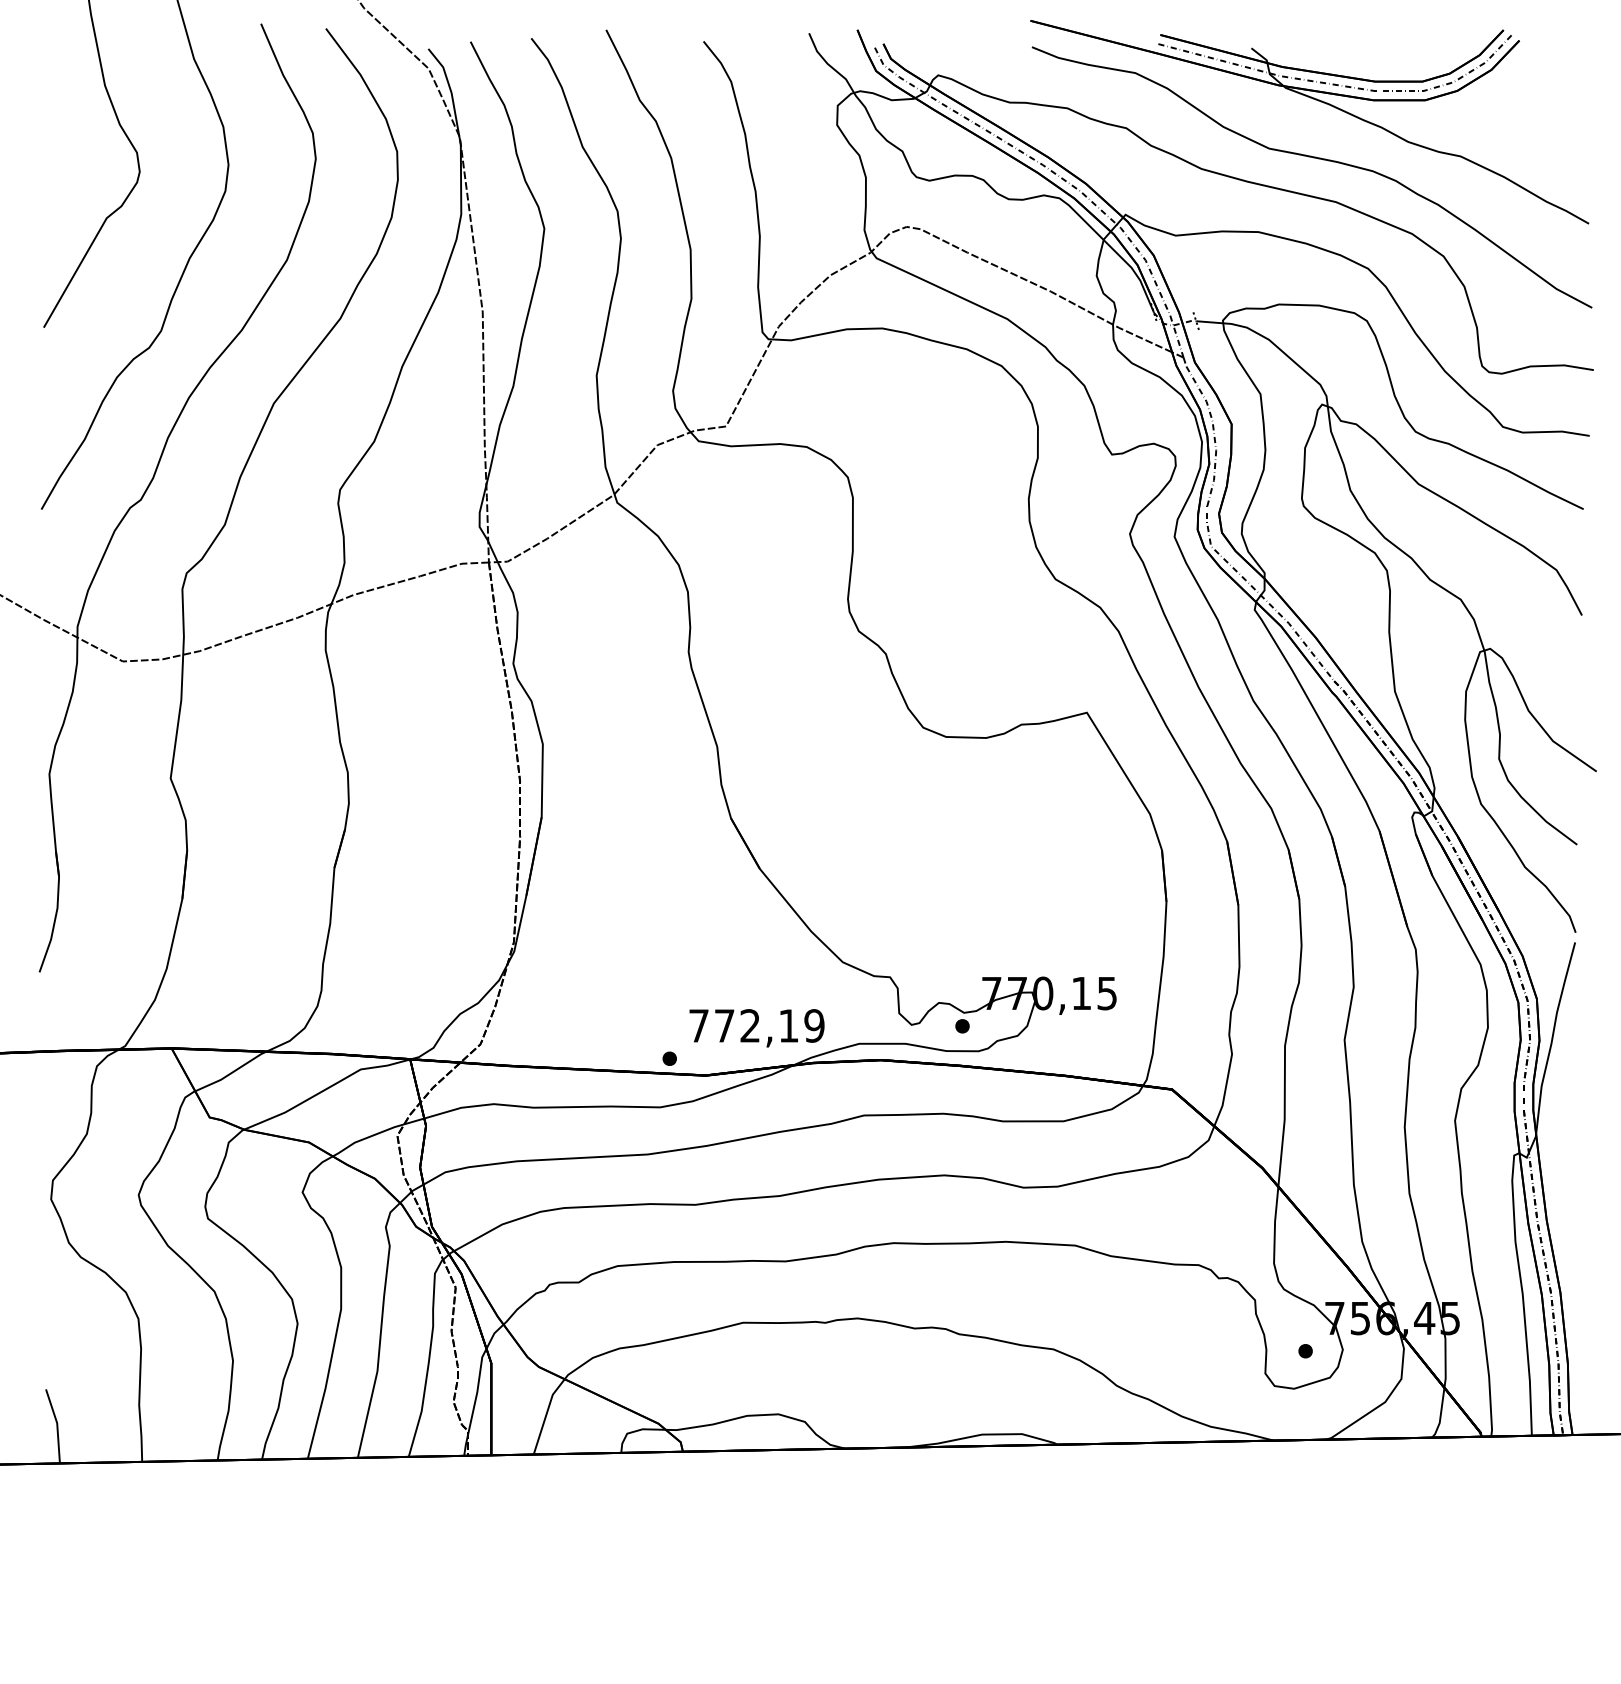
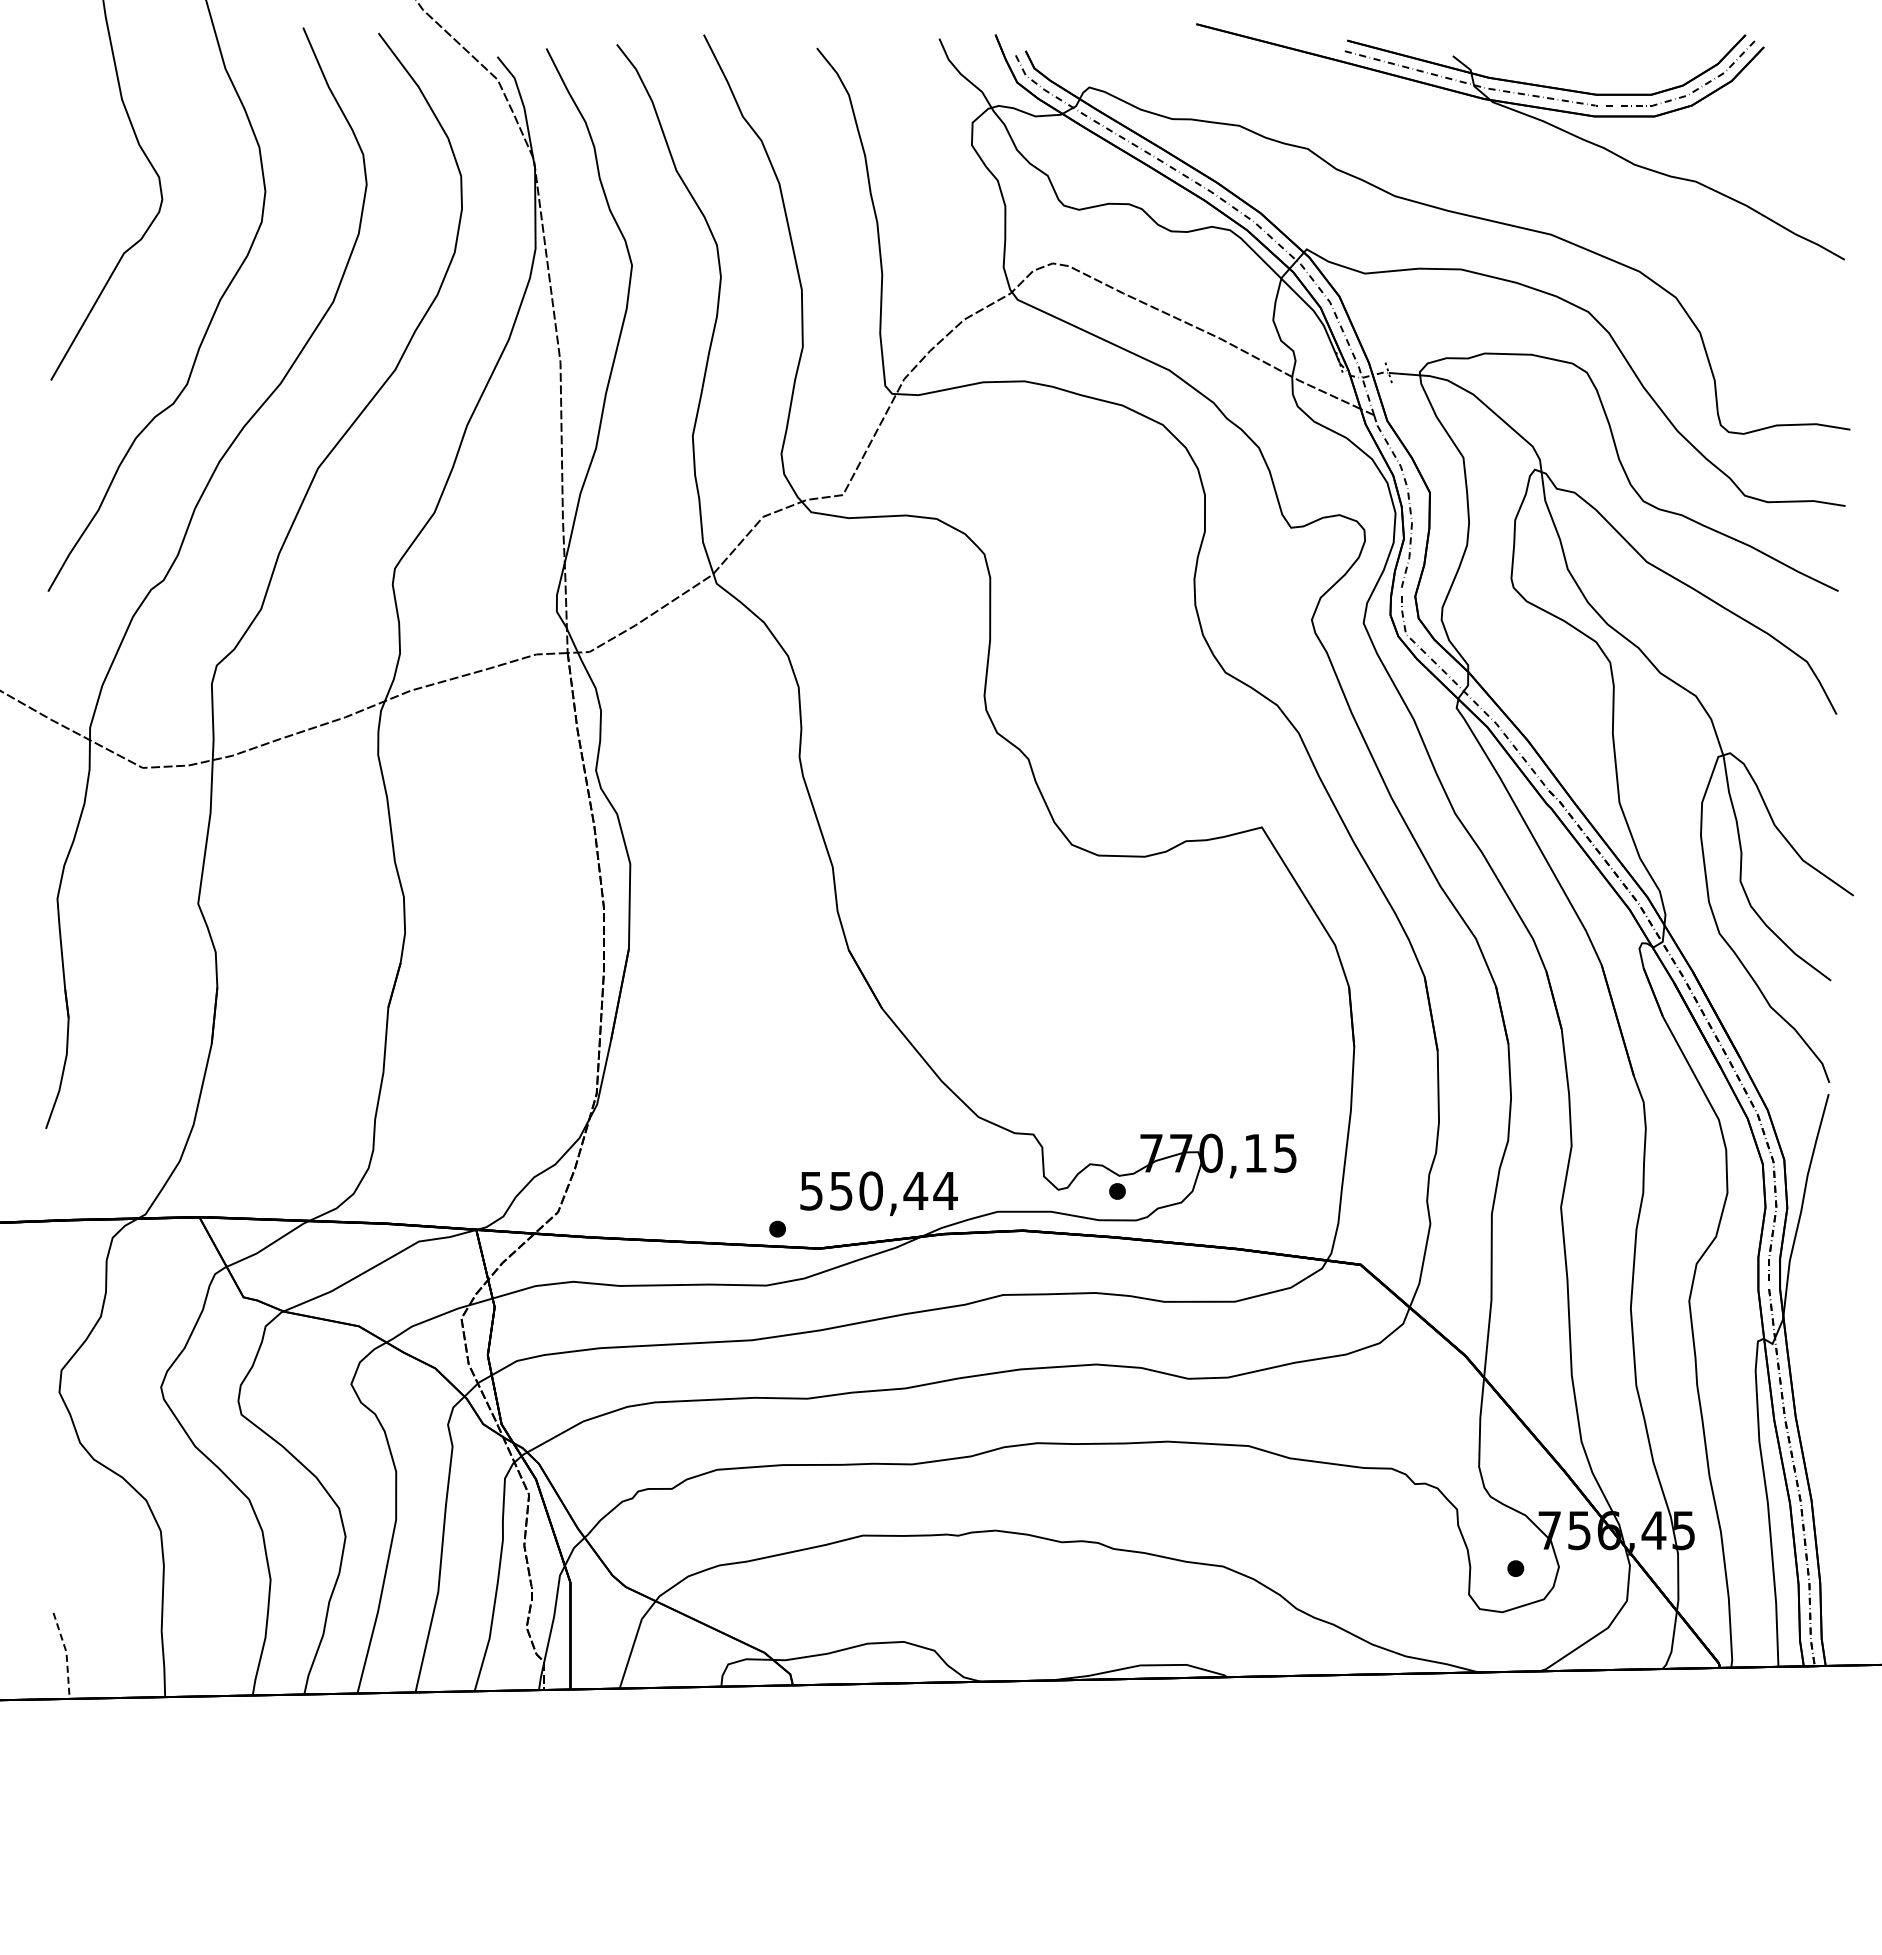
curve: (1316, 158) -> (1528, 184), removed
text: (756, 1025) -> (878, 1190), 772,19 -> 550,44
line: (57, 1425) -> (66, 1654), solid -> dashed

